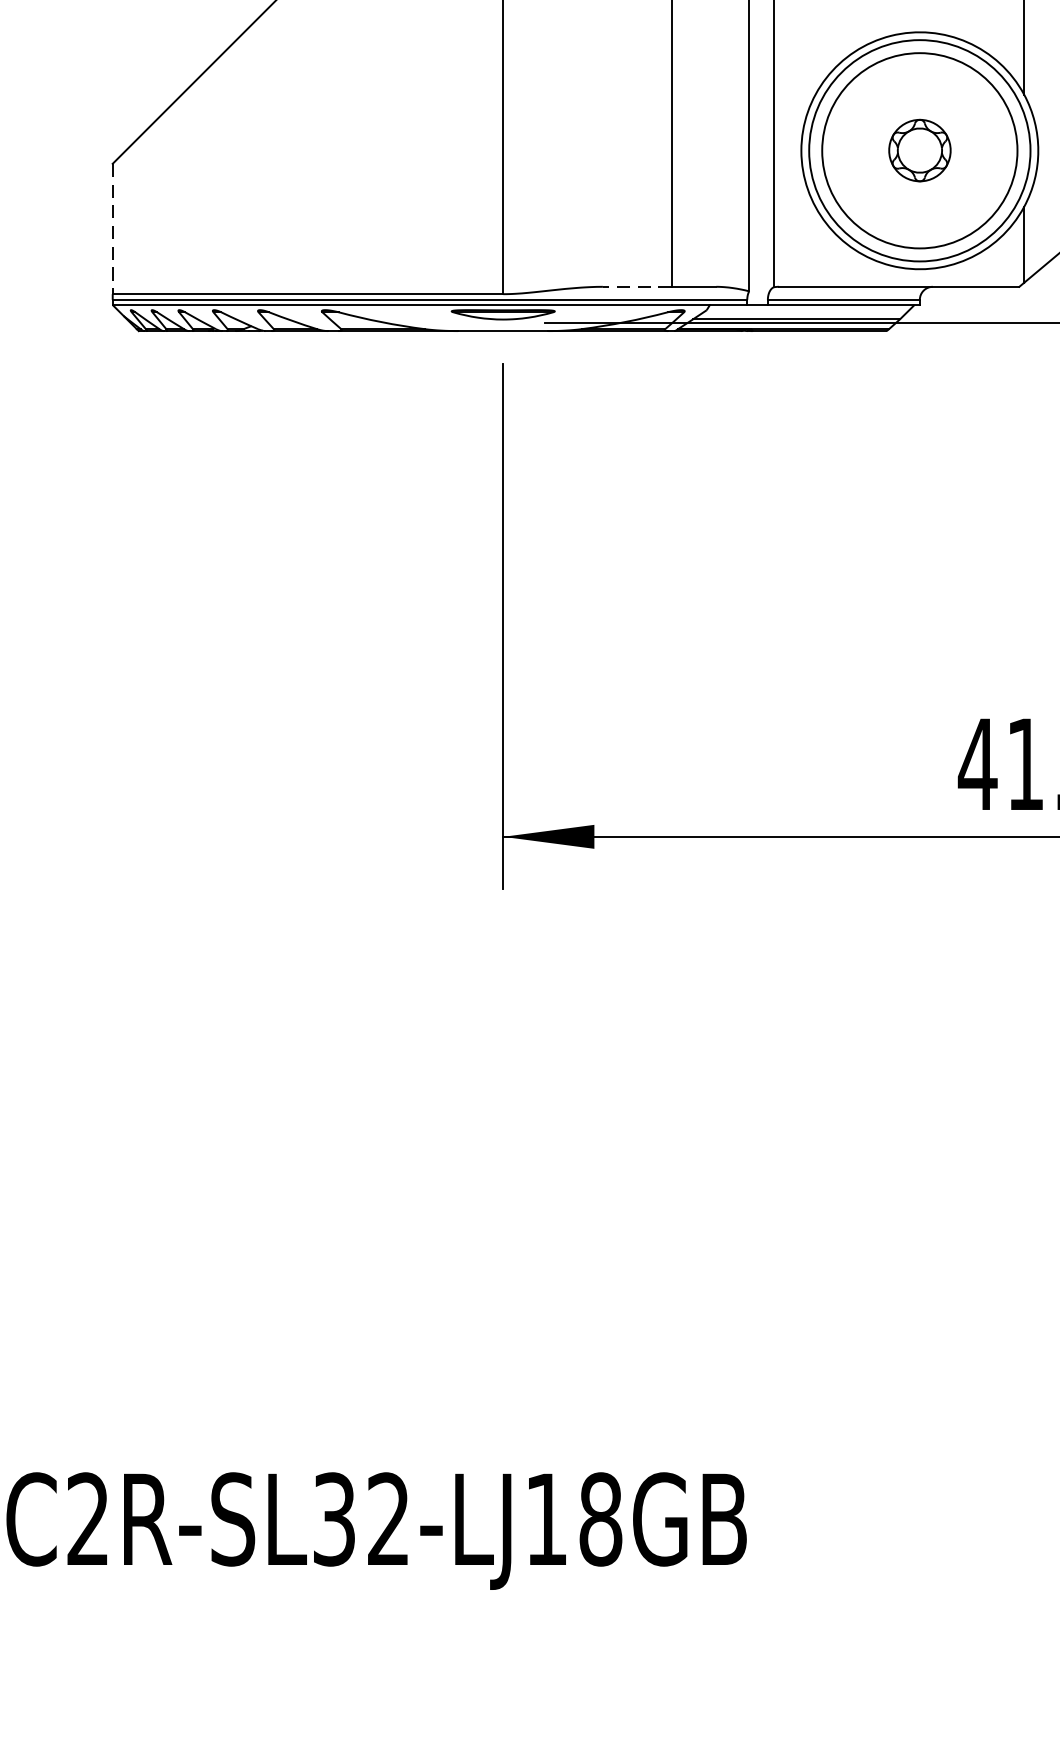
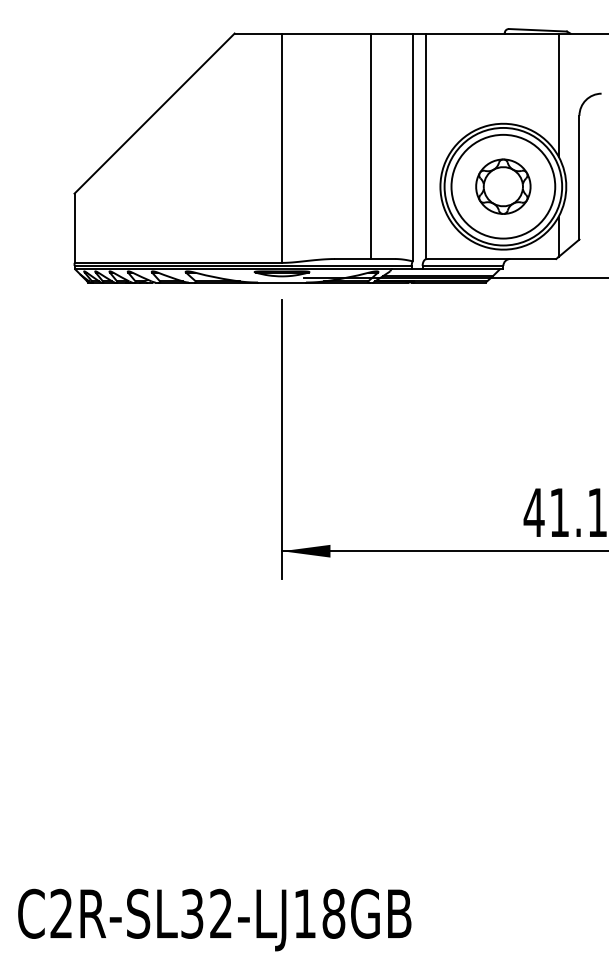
part: (920, 150) -> (503, 186), size x1.67
line: (112, 229) -> (74, 228), dashed -> solid
line: (635, 287) -> (352, 259), dashed -> solid

